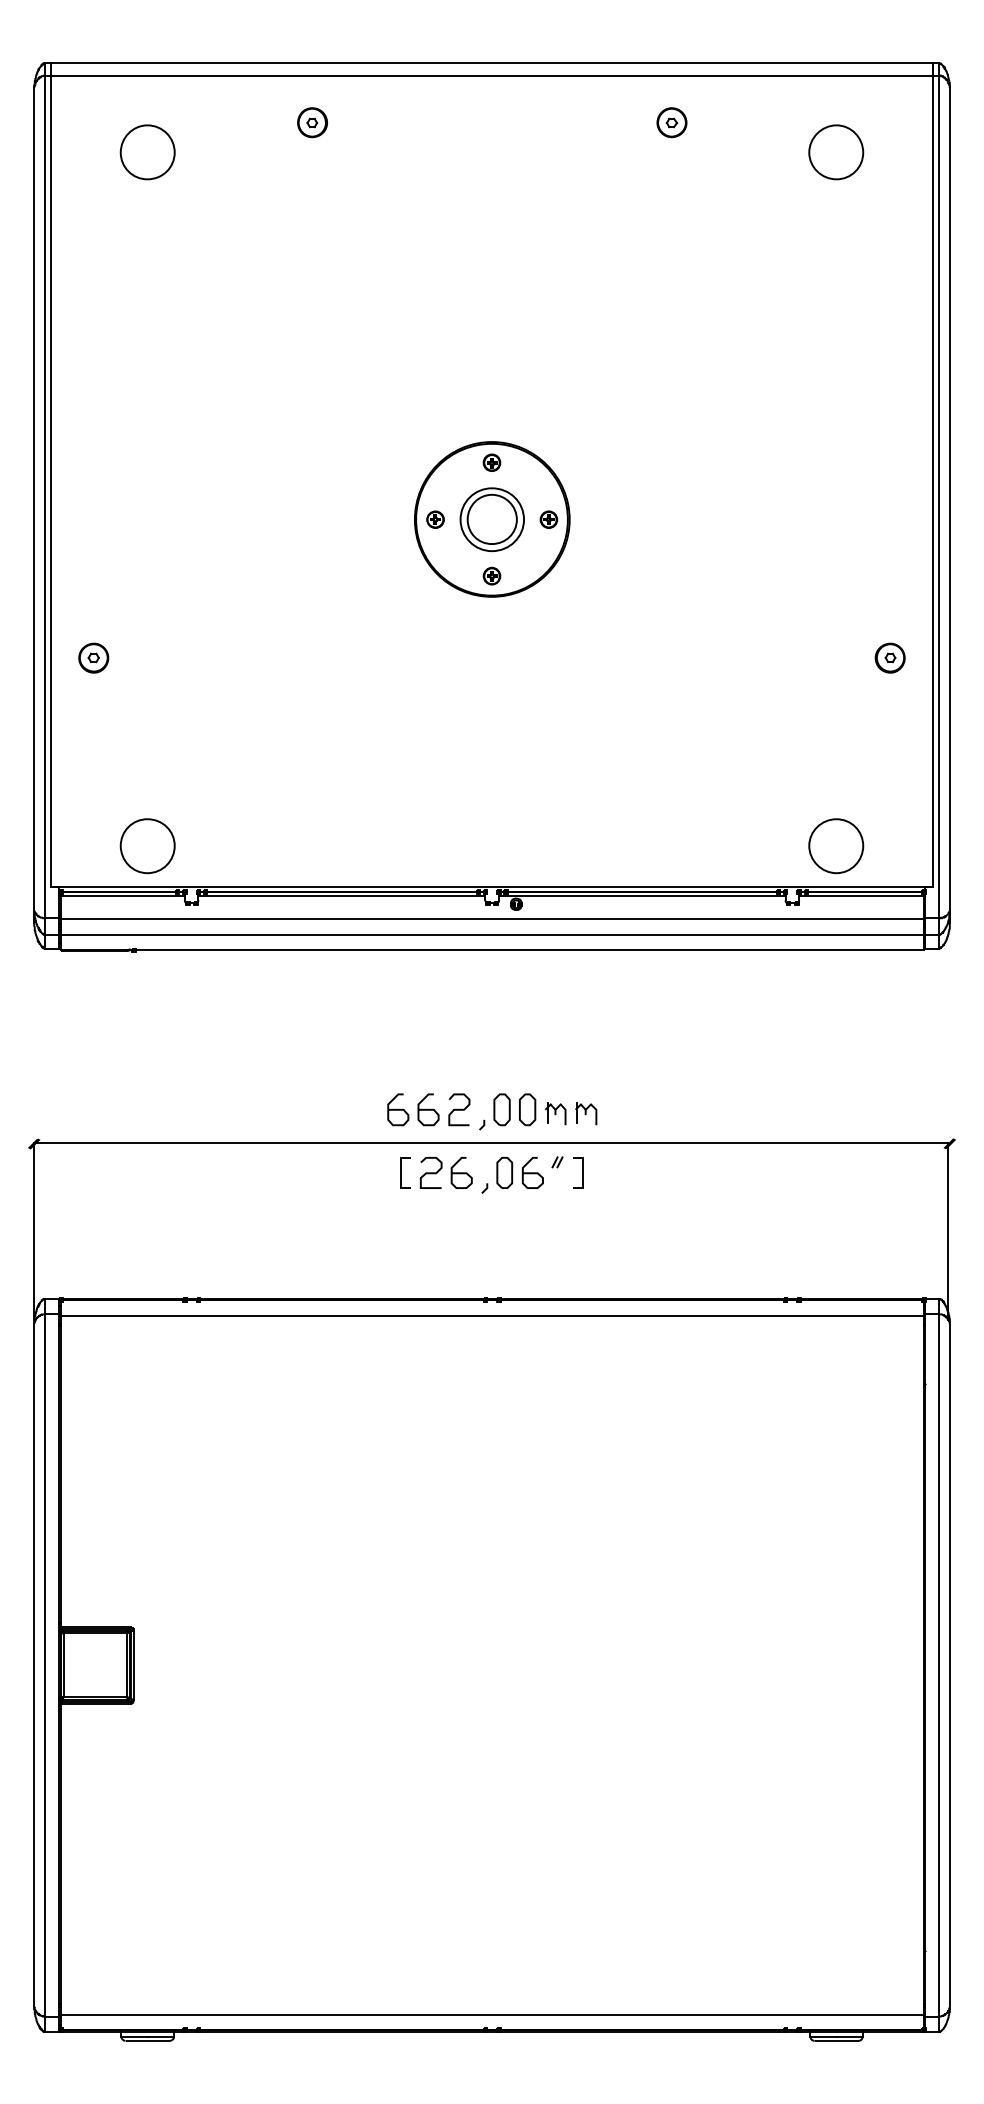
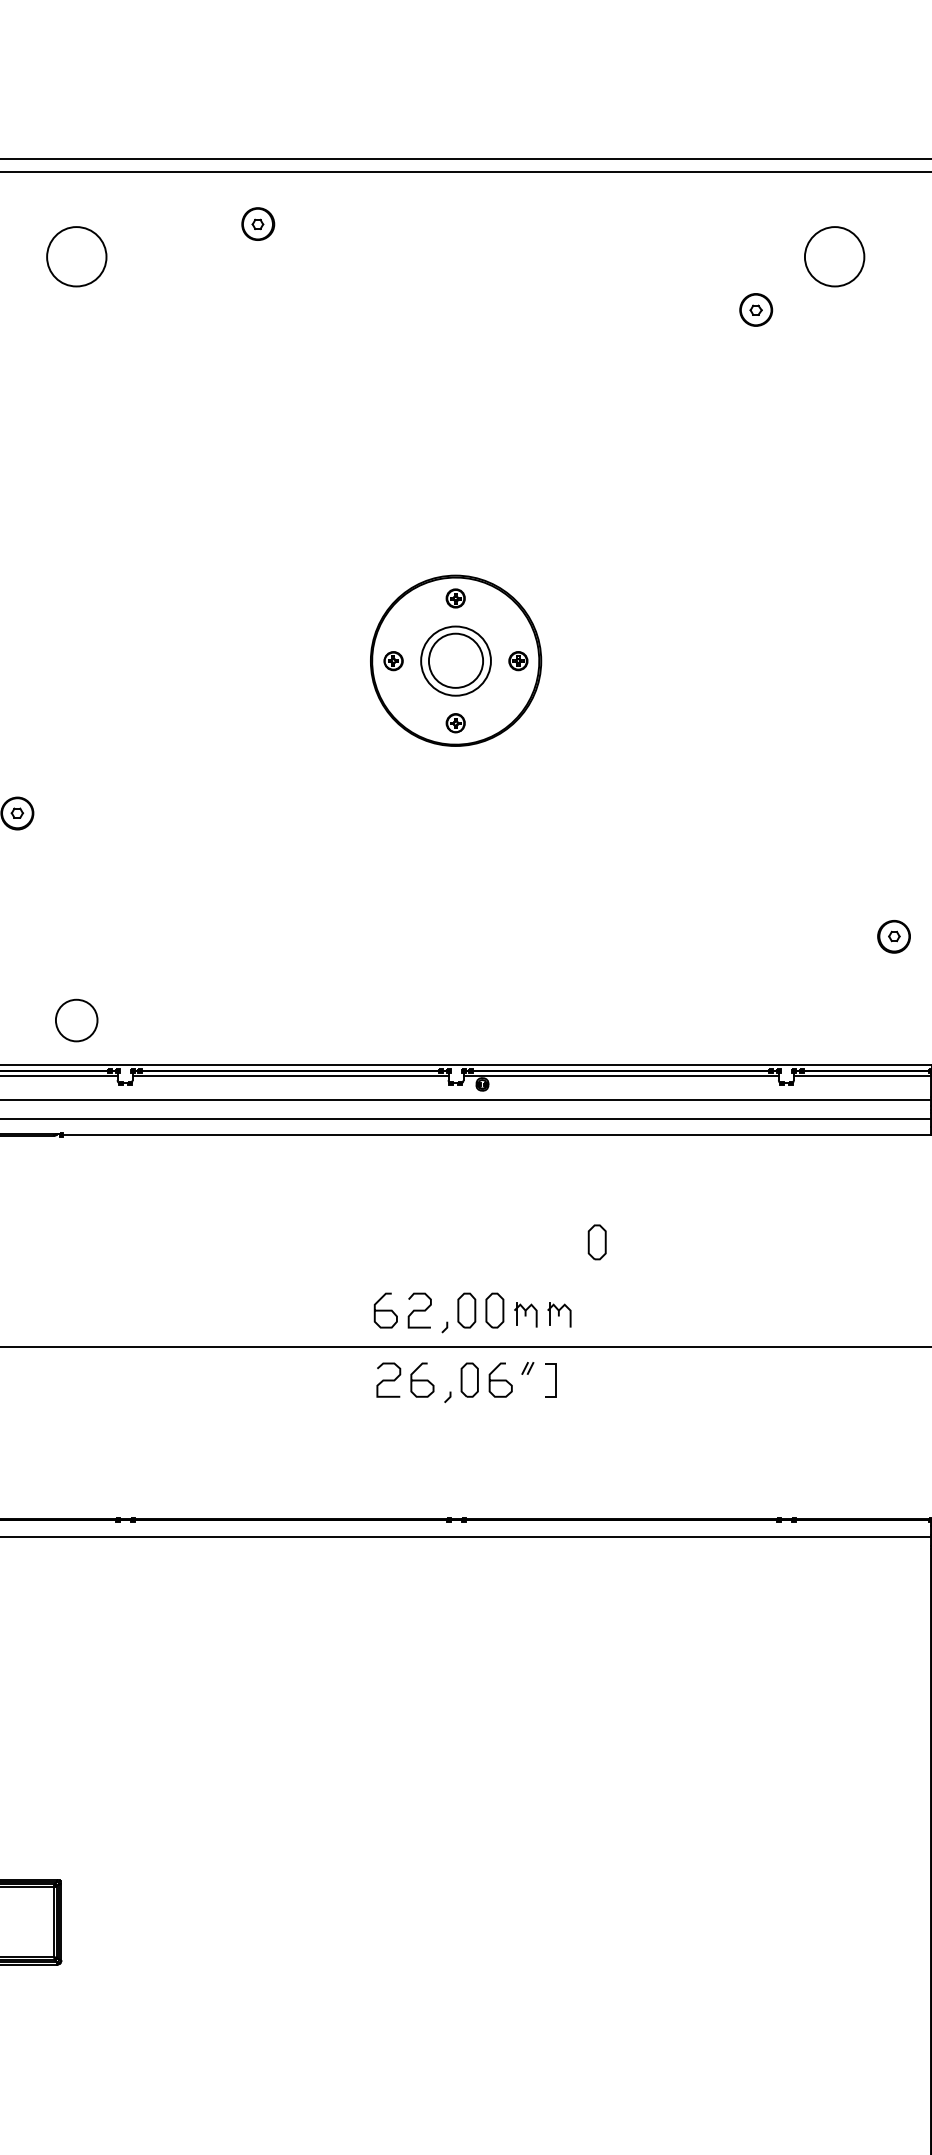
part: (671, 122) -> (755, 309), moved
part: (889, 657) -> (893, 936), moved
part: (147, 846) -> (76, 1020), size x0.7
part: (836, 846) -> (834, 1020), removed
part: (620, 1047) -> (597, 1242), added
curve: (398, 1109) -> (352, 1310), removed
line: (401, 1172) -> (356, 1379), removed

